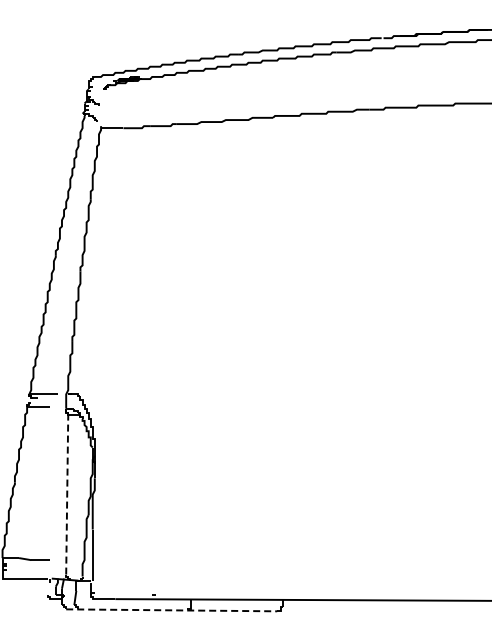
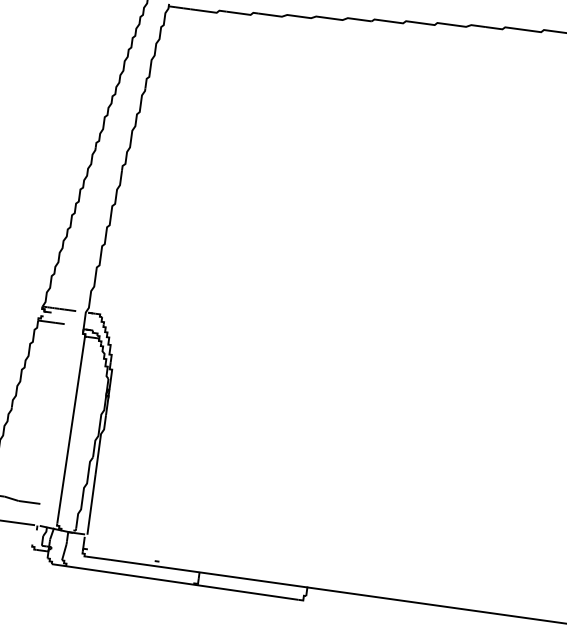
line: (67, 494) -> (71, 429), dashed -> solid
line: (171, 610) -> (174, 582), dashed -> solid

